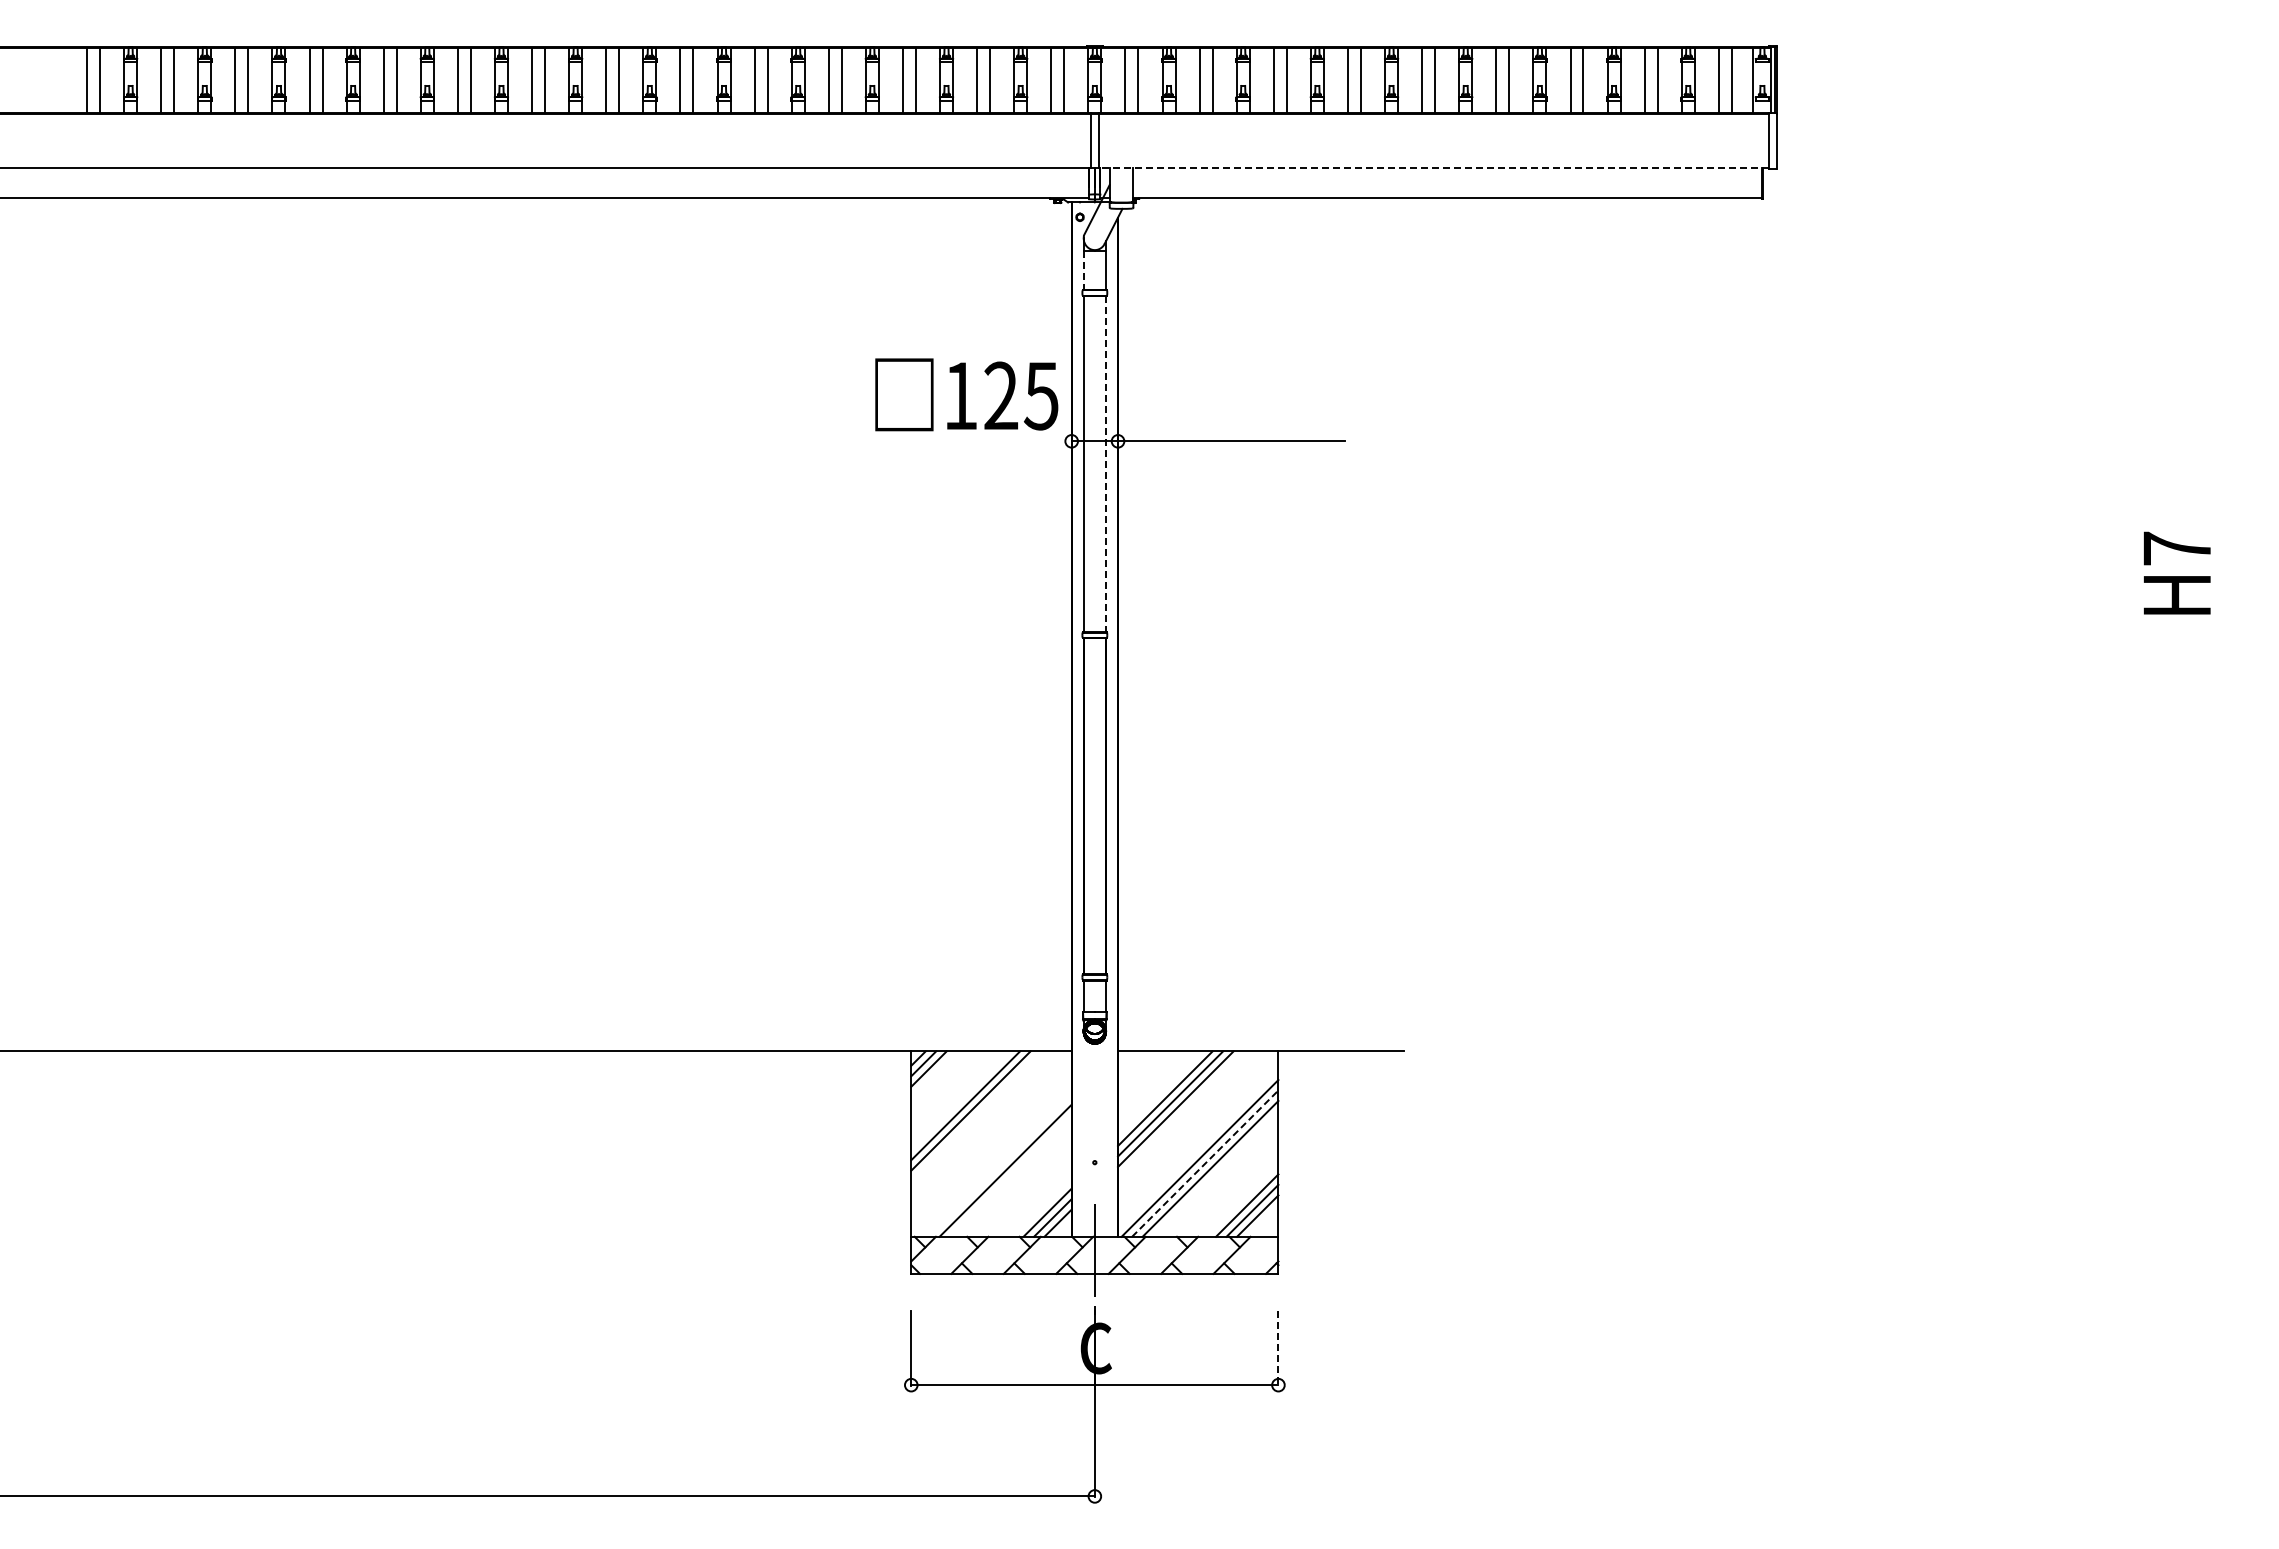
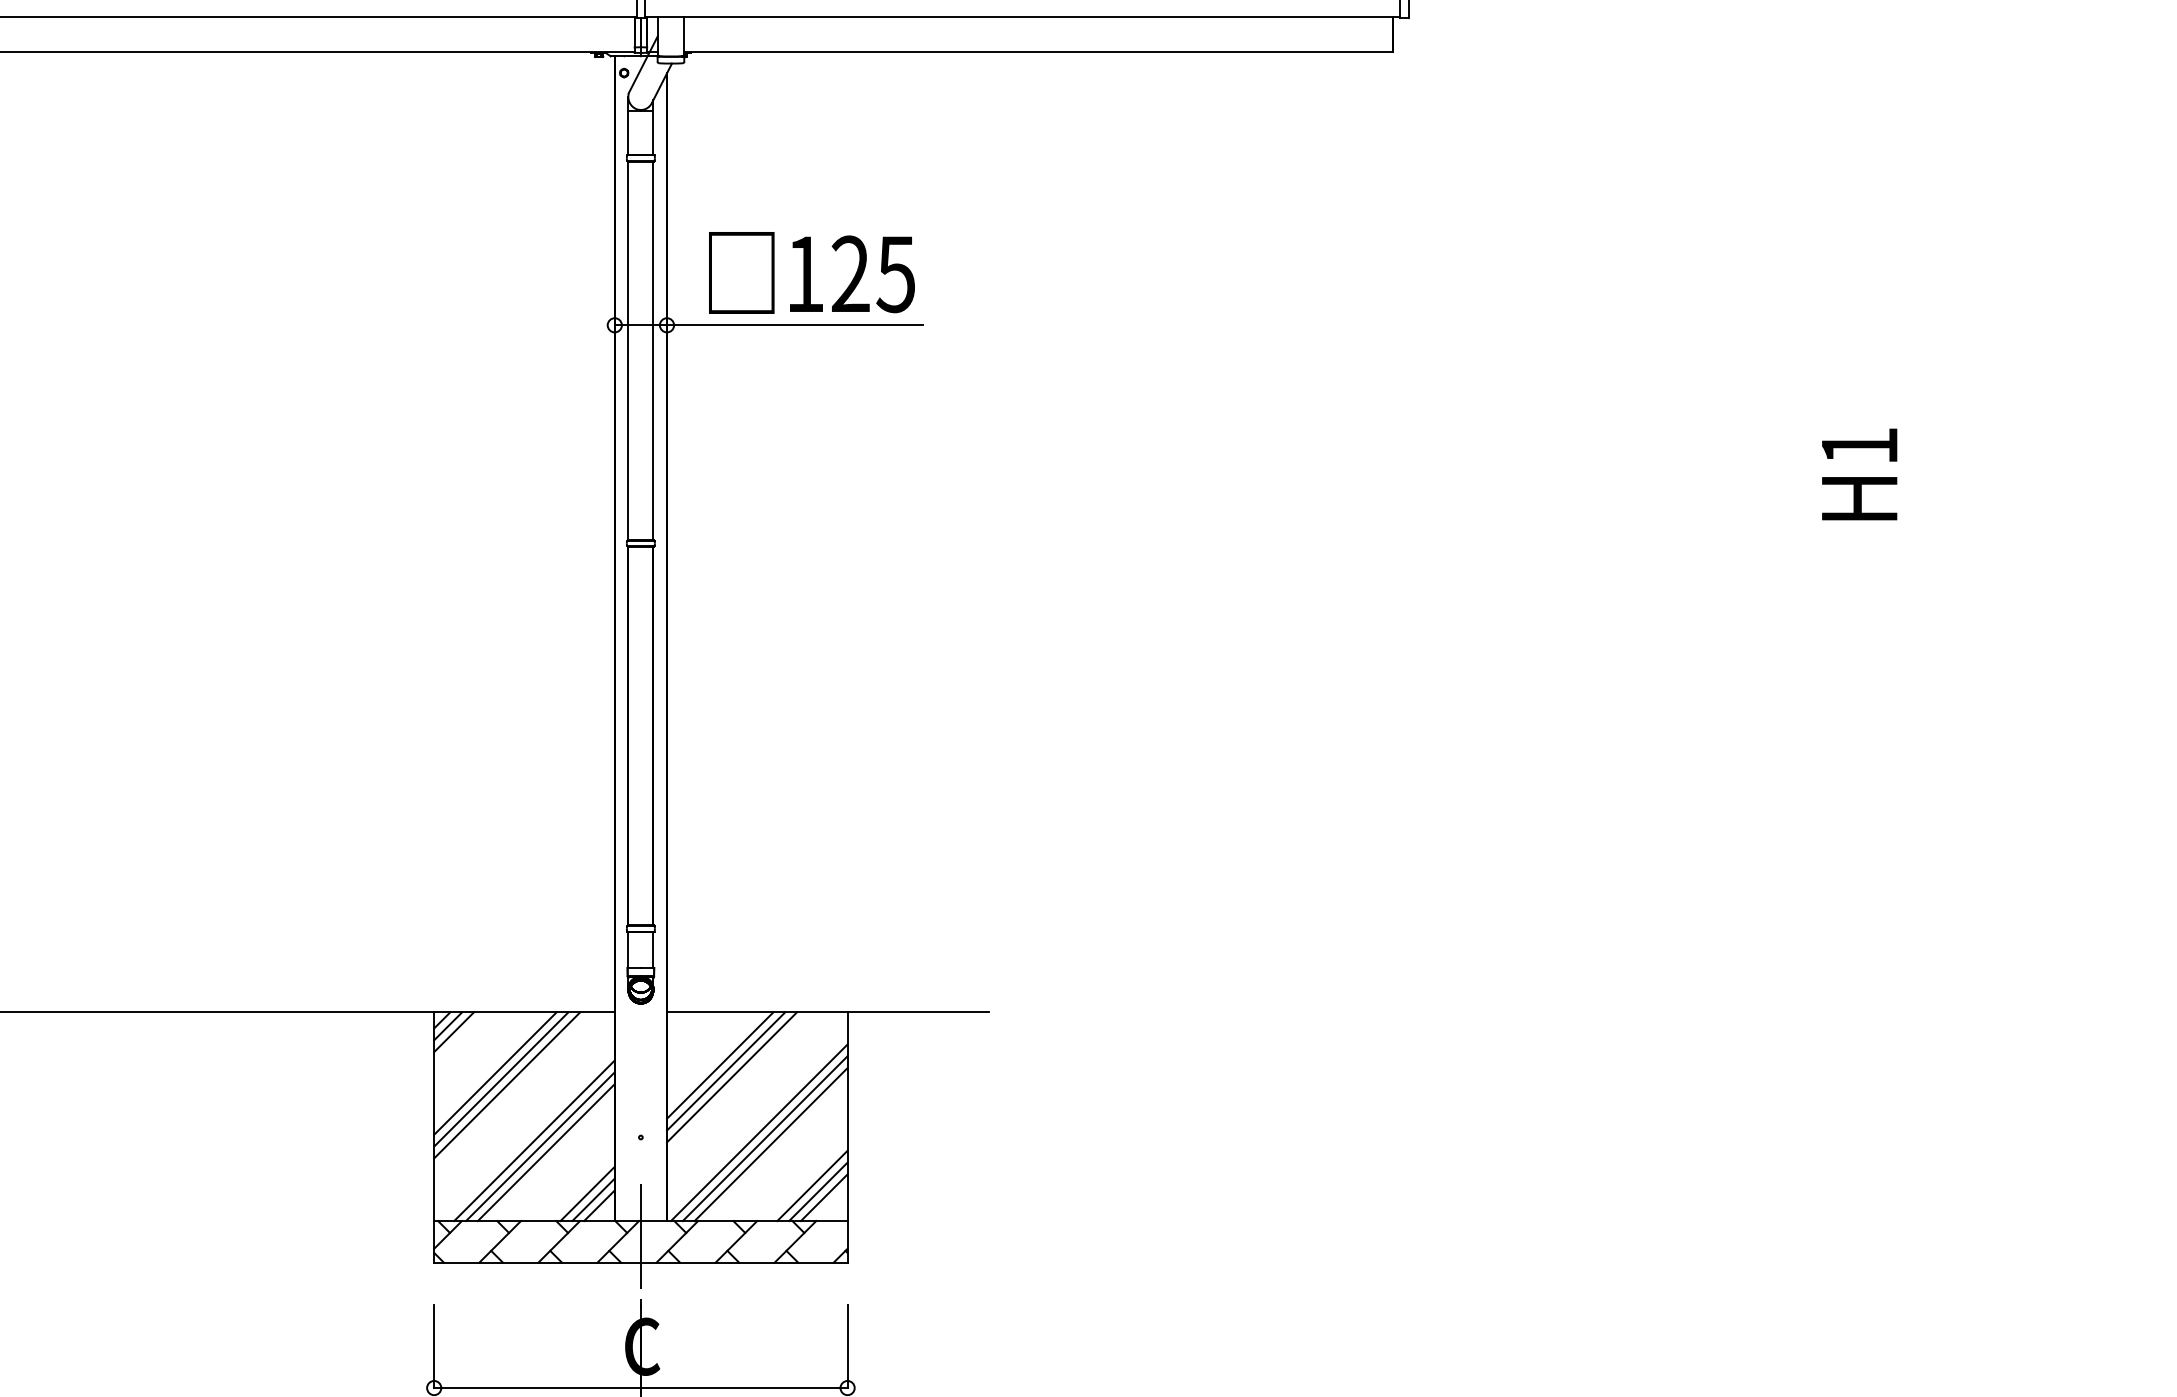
line: (1433, 167) -> (1022, 16), dashed -> solid
line: (1083, 270) -> (628, 132), dashed -> solid
text: (966, 394) -> (811, 272), moved
line: (1105, 464) -> (652, 351), dashed -> solid
text: (2176, 548) -> (1858, 445), H7 -> H1
line: (976, 1116) -> (507, 1085), added
line: (1205, 1163) -> (765, 1138), dashed -> solid
line: (1000, 1165) -> (534, 1140), added
line: (1010, 1175) -> (545, 1151), added
line: (1278, 1348) -> (847, 1346), dashed -> solid

